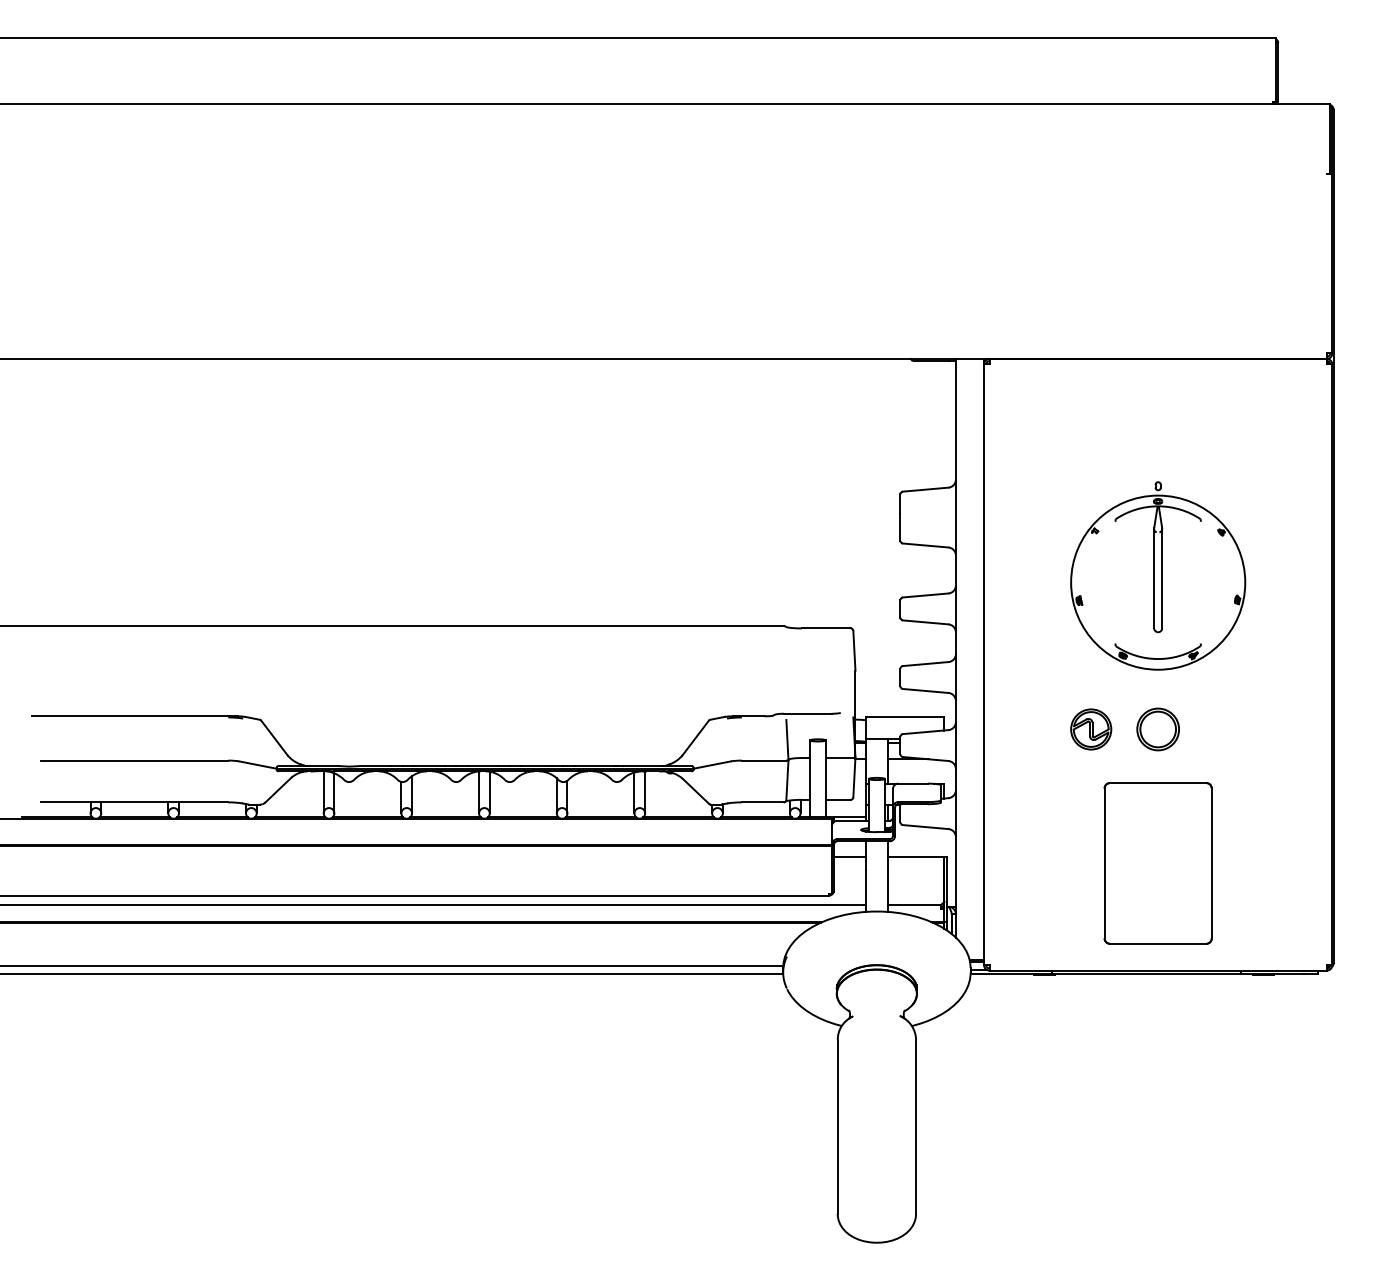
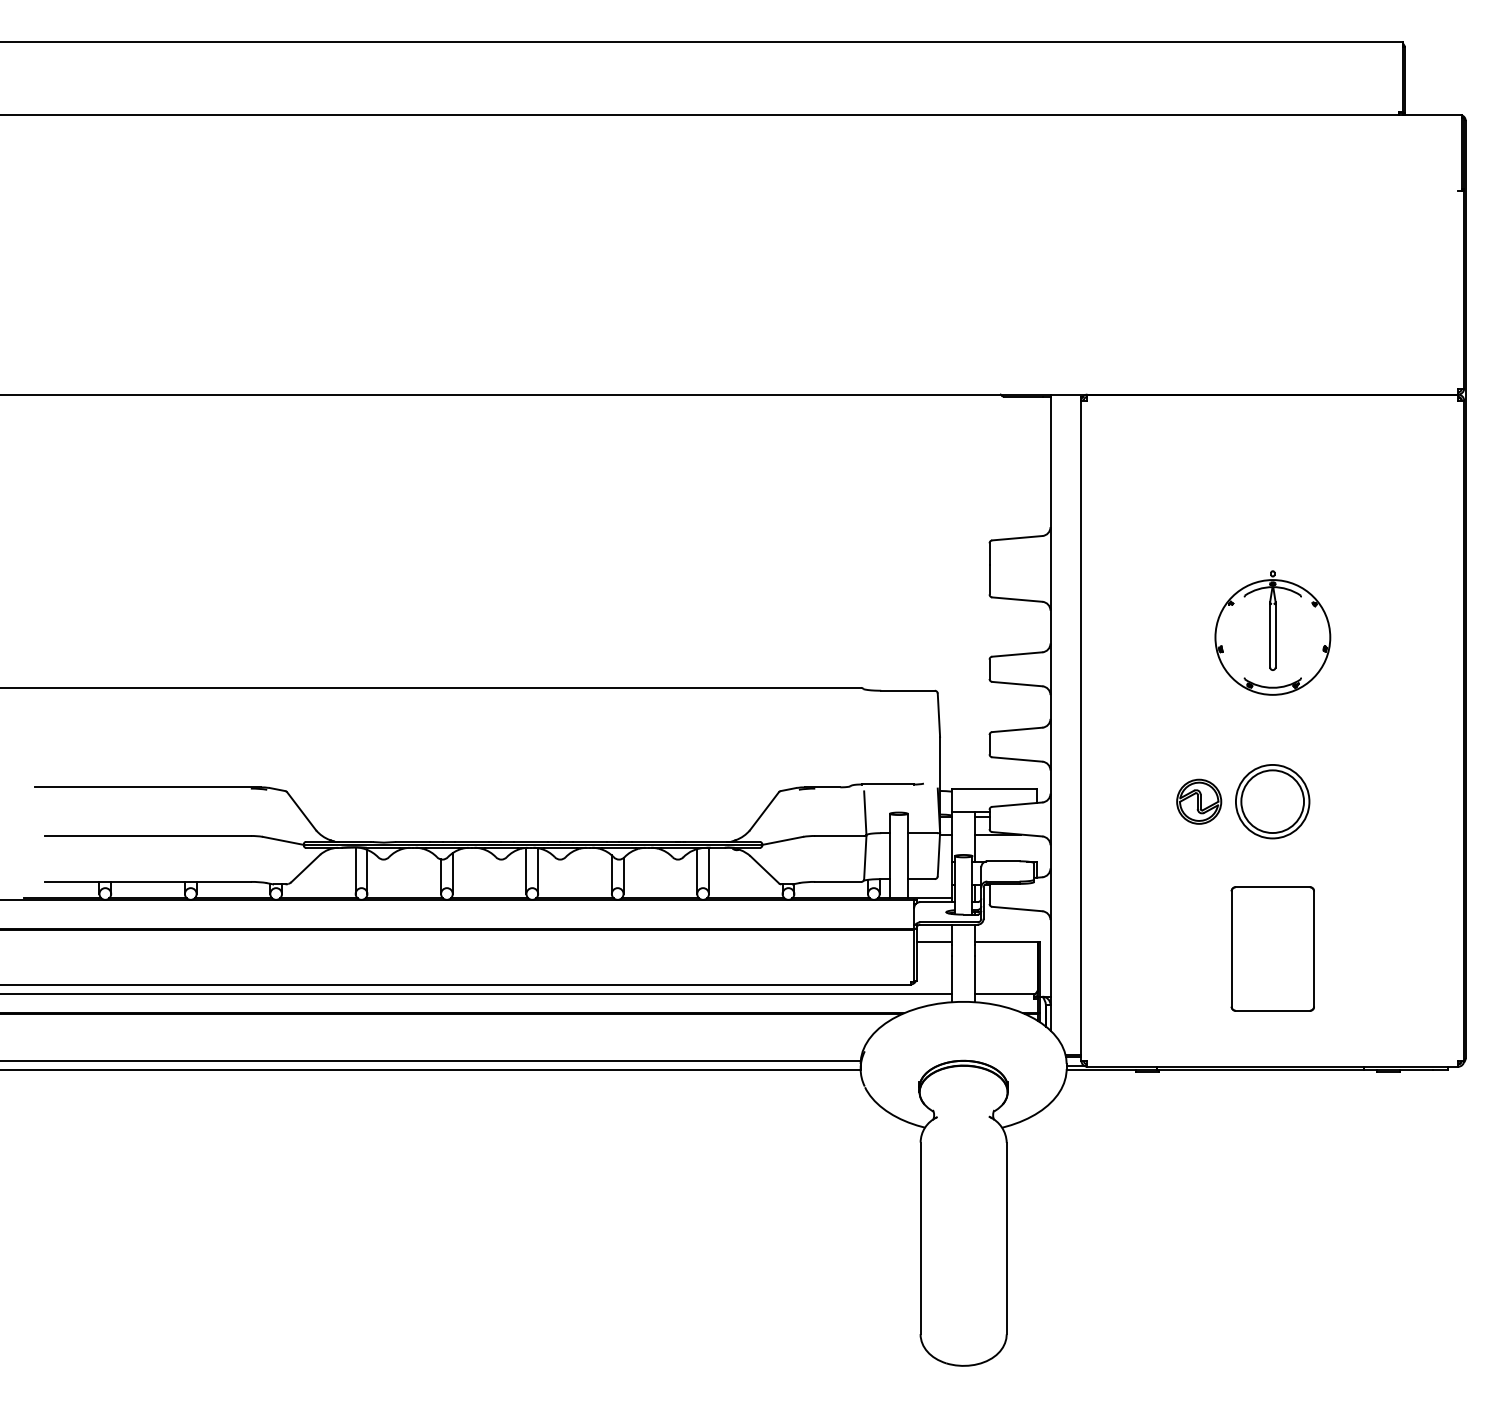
part: (1157, 575) -> (1272, 632), size x0.6
part: (1157, 729) -> (1272, 801), size x1.6
part: (1157, 862) -> (1272, 948), size x0.7

